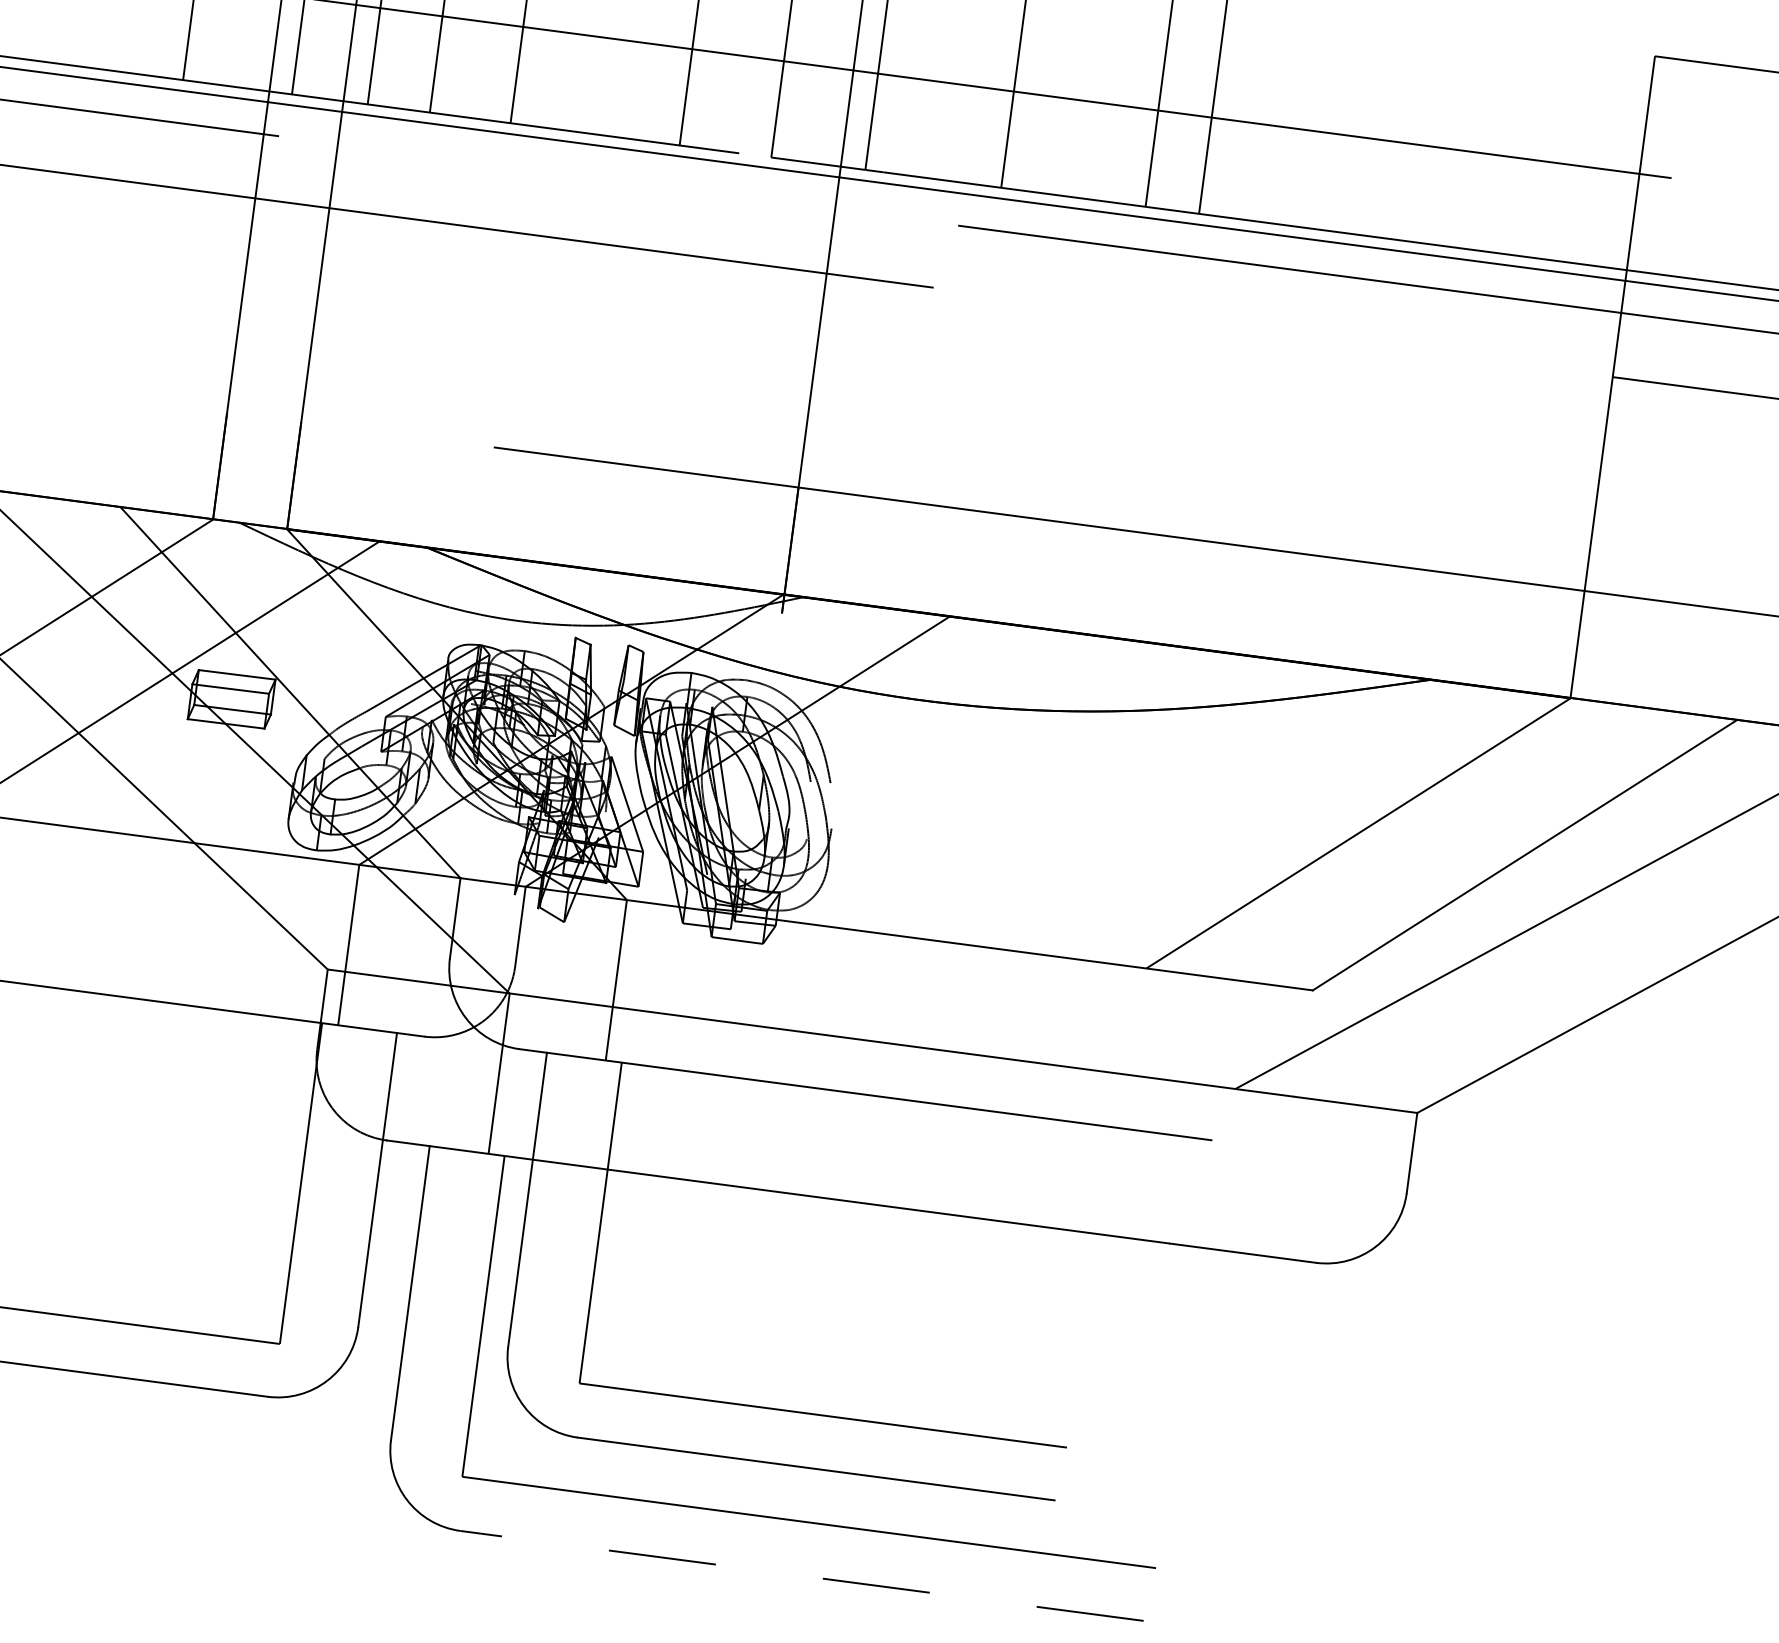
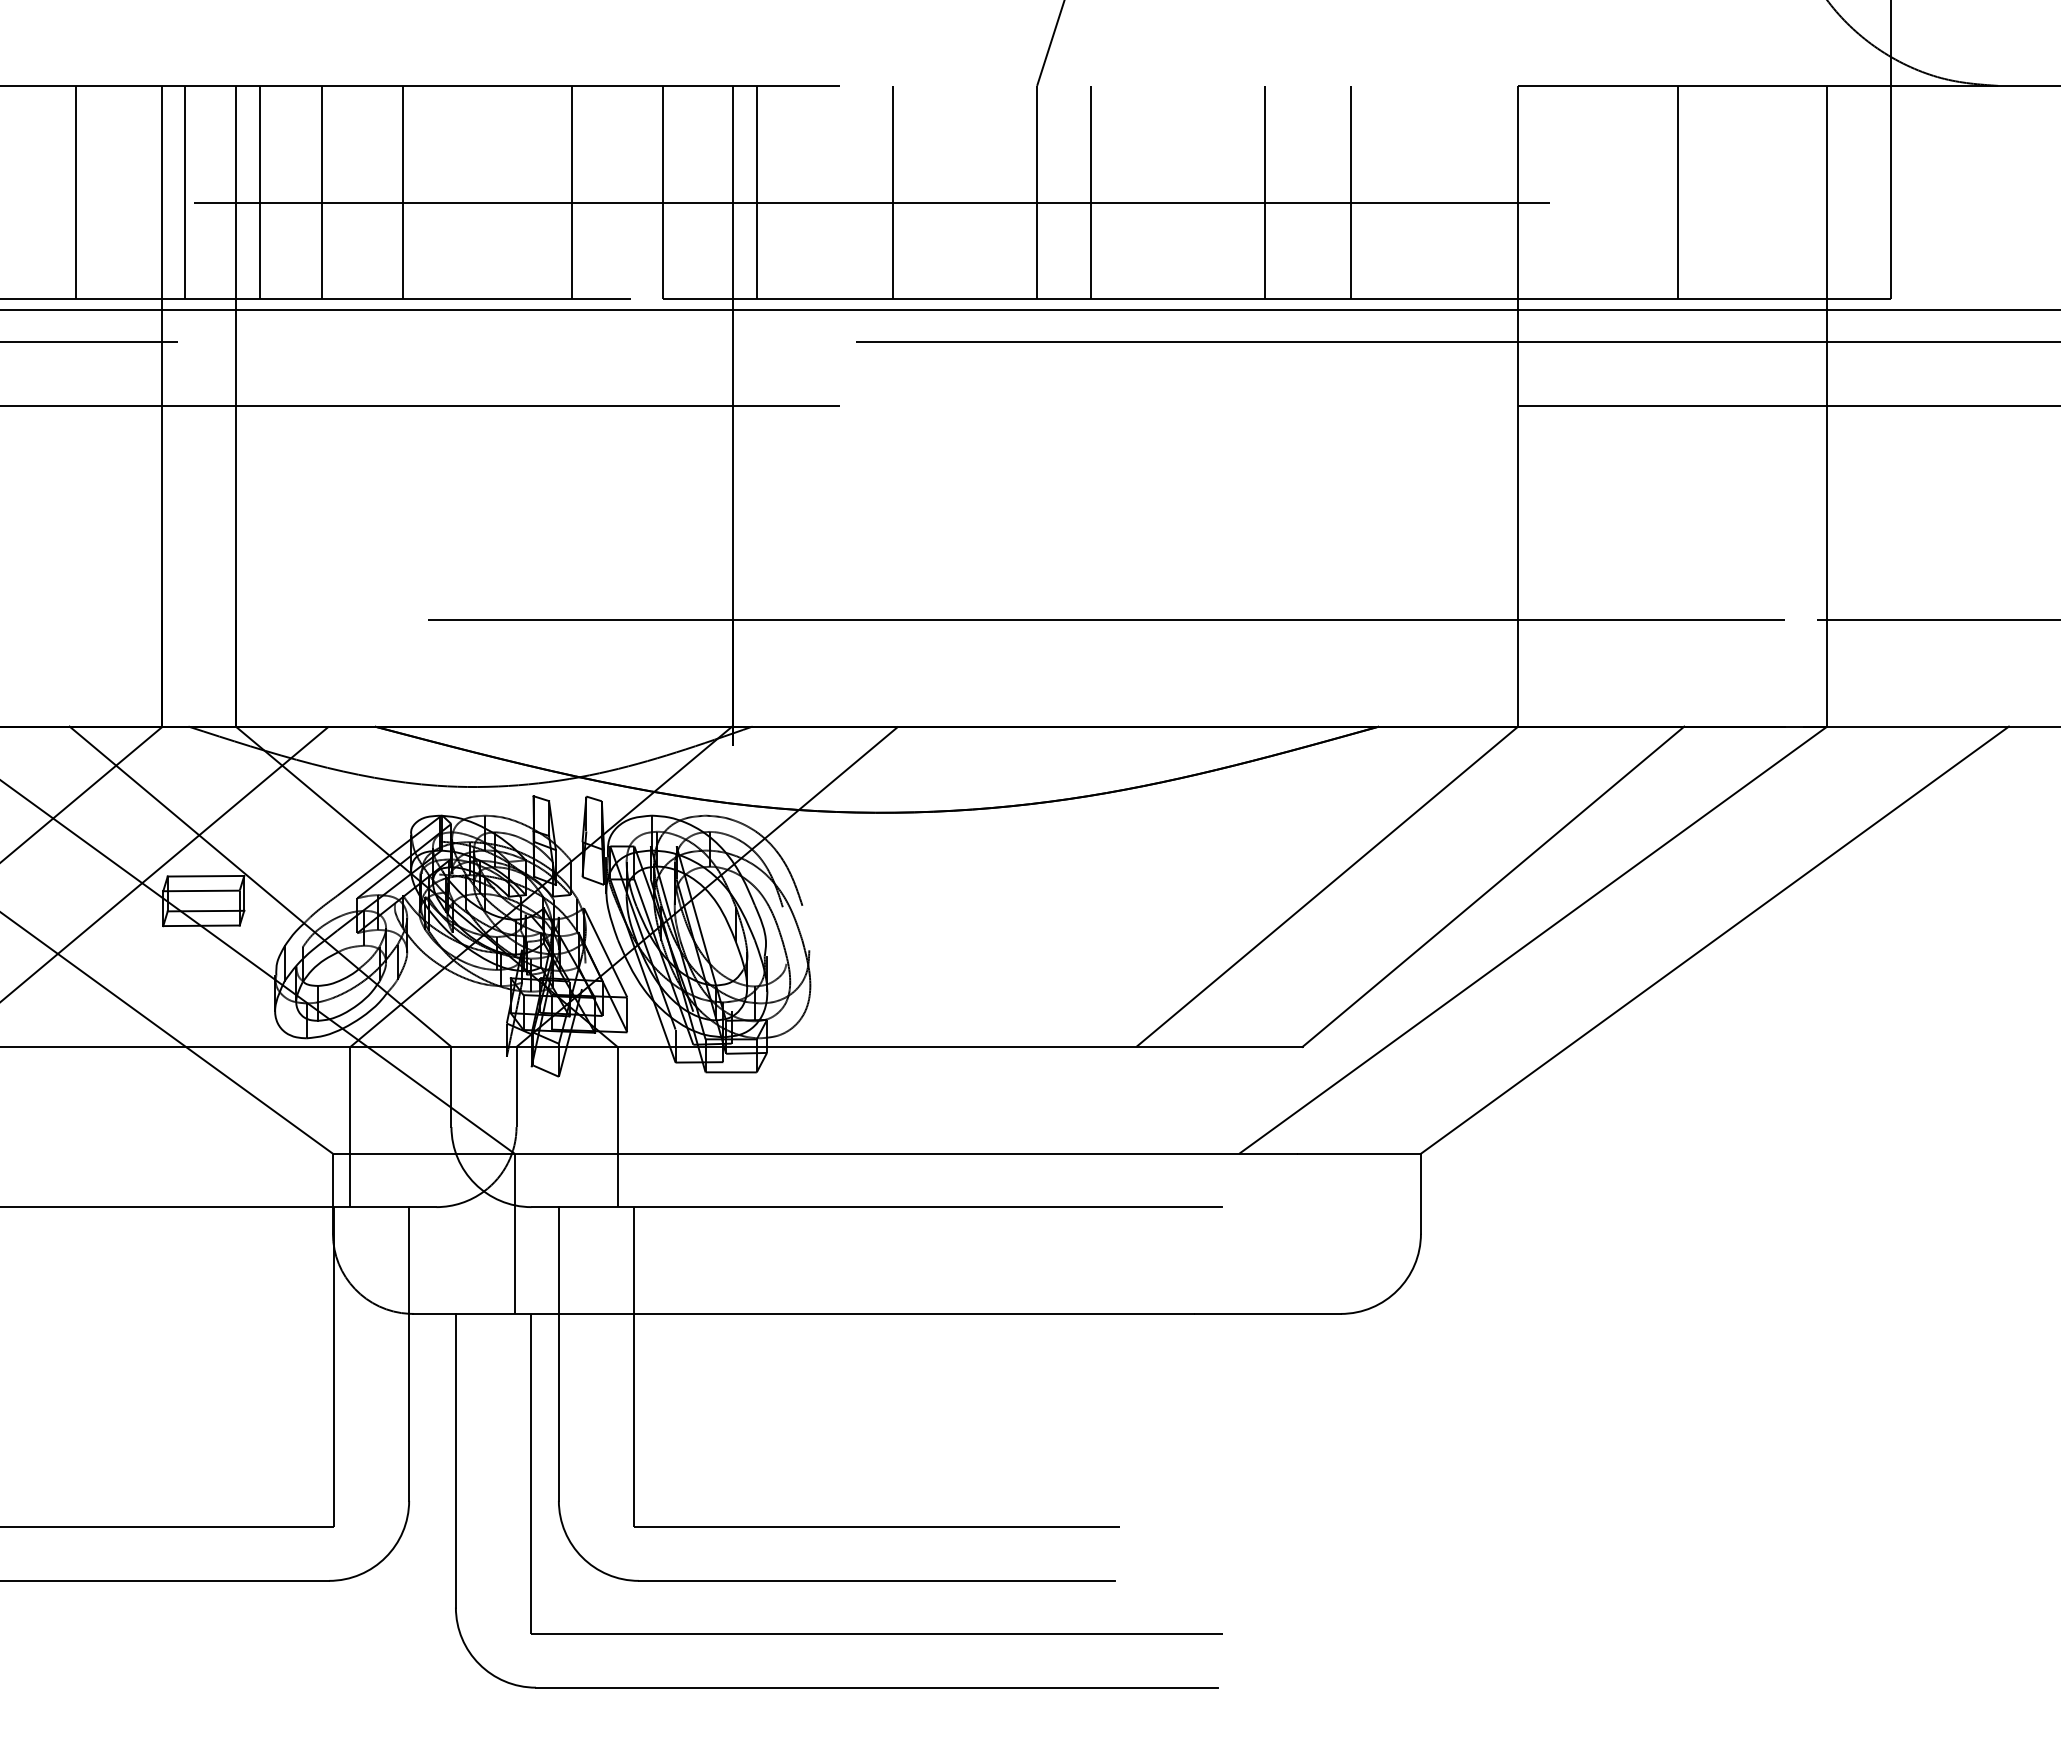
line: (1387, 129) -> (1264, 192), added
line: (1473, 141) -> (1350, 192), added
line: (801, 1575) -> (876, 1687), dashed -> solid

